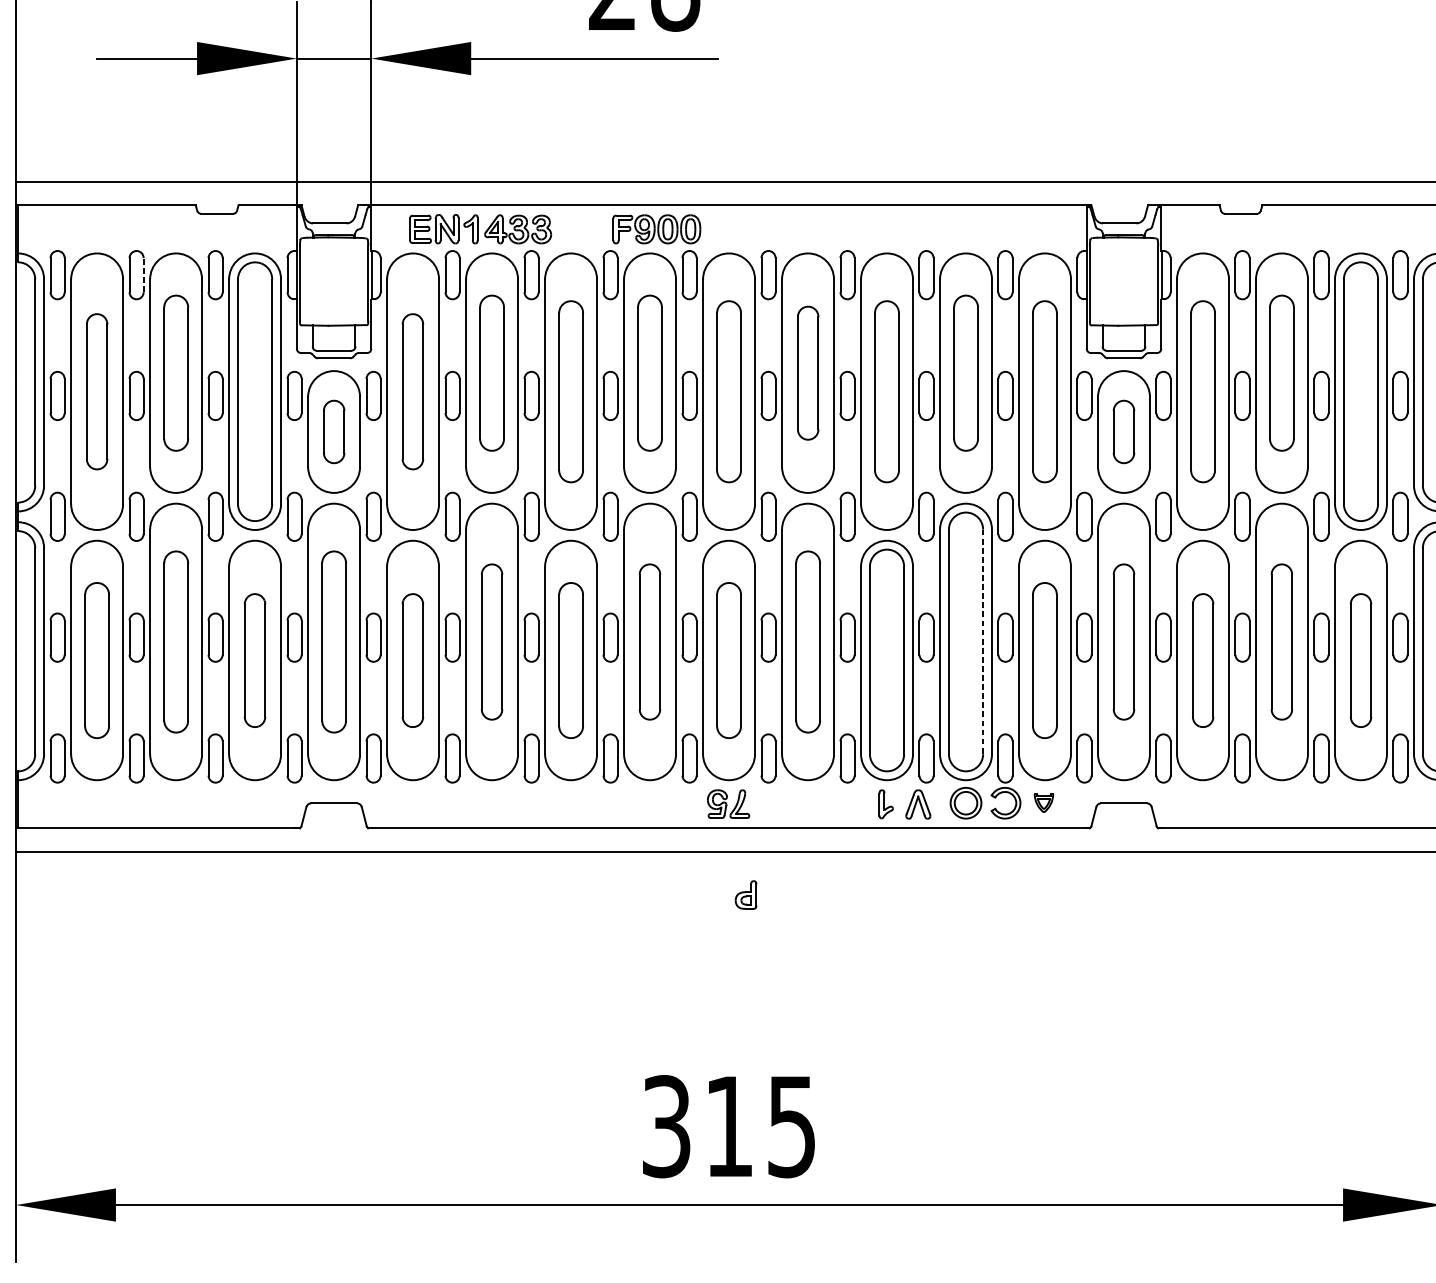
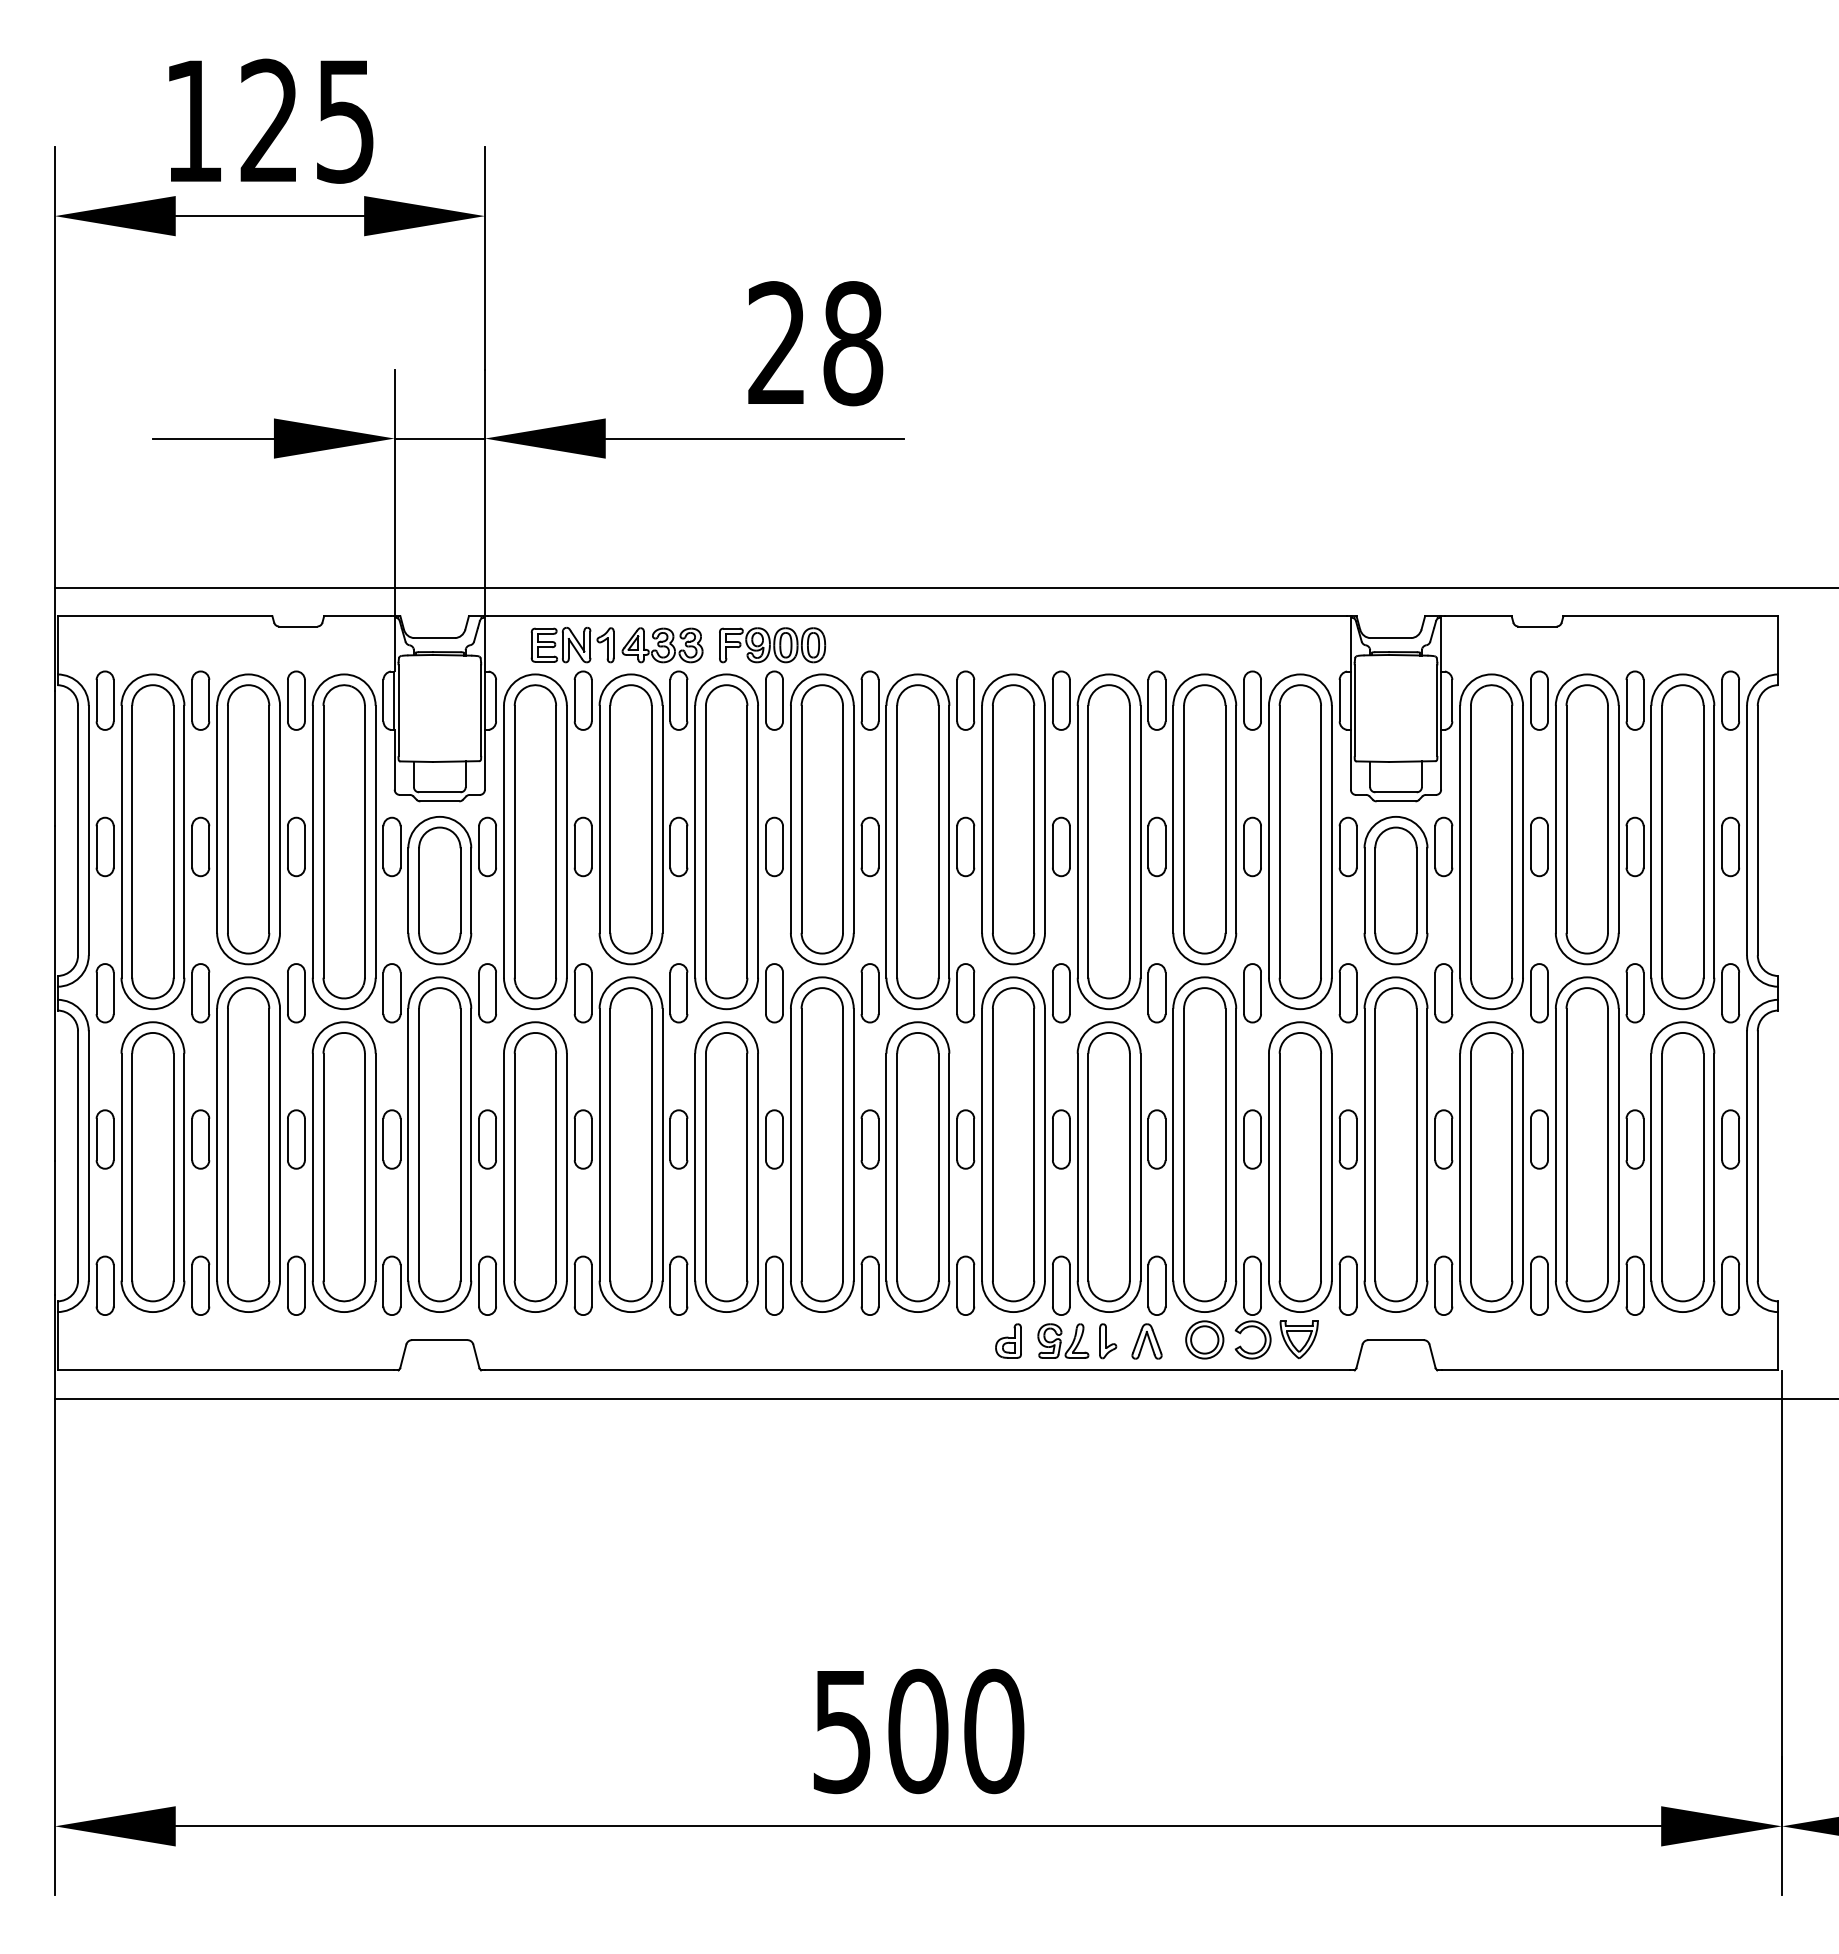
part: (656, 229) -> (772, 645), moved
line: (143, 274) -> (209, 700), dashed -> solid
part: (176, 373) -> (248, 819), size x1.43
part: (491, 373) -> (630, 819), size x1.43
part: (649, 373) -> (821, 819), size x1.43
part: (808, 373) -> (1013, 819), size x1.67
part: (965, 373) -> (1204, 819), size x1.43
part: (1281, 373) -> (1586, 819), size x1.43
part: (96, 391) -> (152, 841), size x1.67
part: (412, 391) -> (534, 841), size x1.67
part: (570, 391) -> (726, 841), size x1.43
part: (728, 391) -> (917, 841), size x1.43
part: (886, 391) -> (1108, 841), size x1.43
part: (1044, 391) -> (1299, 841), size x1.43
part: (1202, 391) -> (1491, 841), size x1.43
part: (333, 431) -> (439, 890), size x1.67
part: (1123, 431) -> (1395, 890), size x1.67
part: (176, 641) -> (248, 1144), size x1.43
part: (333, 641) -> (439, 1144), size x1.43
part: (491, 641) -> (630, 1144), size x1.67
part: (649, 641) -> (821, 1144), size x1.67
part: (808, 641) -> (1013, 1144), size x1.43
line: (983, 641) -> (1225, 1144), dashed -> solid
part: (1123, 641) -> (1395, 1144), size x1.67
part: (1281, 641) -> (1586, 1144), size x1.67
part: (96, 660) -> (152, 1167), size x1.43
part: (254, 660) -> (343, 1167), size x1.67
part: (412, 660) -> (534, 1167), size x1.67
part: (570, 660) -> (726, 1167), size x1.43
part: (728, 660) -> (917, 1167), size x1.43
part: (1044, 660) -> (1299, 1167), size x1.43
part: (1202, 660) -> (1491, 1167), size x1.67
part: (1360, 660) -> (1682, 1167), size x1.67
part: (1043, 802) -> (1298, 1339), size x1.67
part: (728, 803) -> (1063, 1340), moved
part: (746, 894) -> (1008, 1340), moved
text: (729, 1126) -> (918, 1731), 315 -> 500

